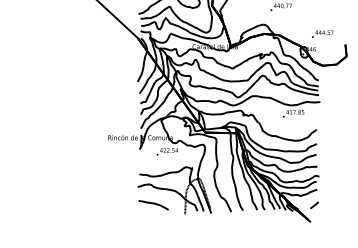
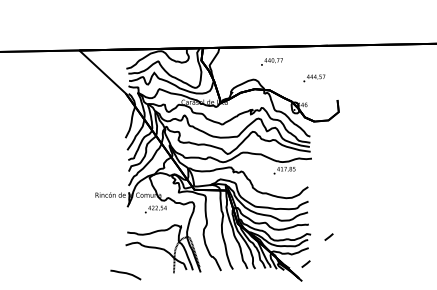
text: (322, 34) -> (314, 78), moved
line: (336, 178) -> (328, 236), added
curve: (153, 203) -> (125, 273), moved

